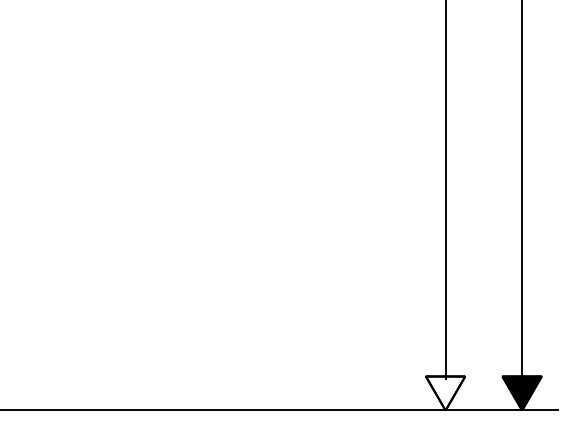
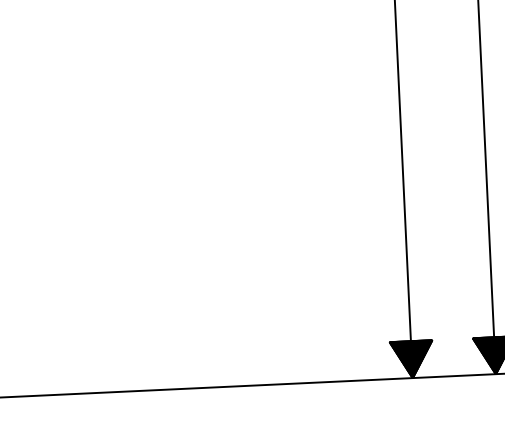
fill: (445, 393) -> (411, 359), added

